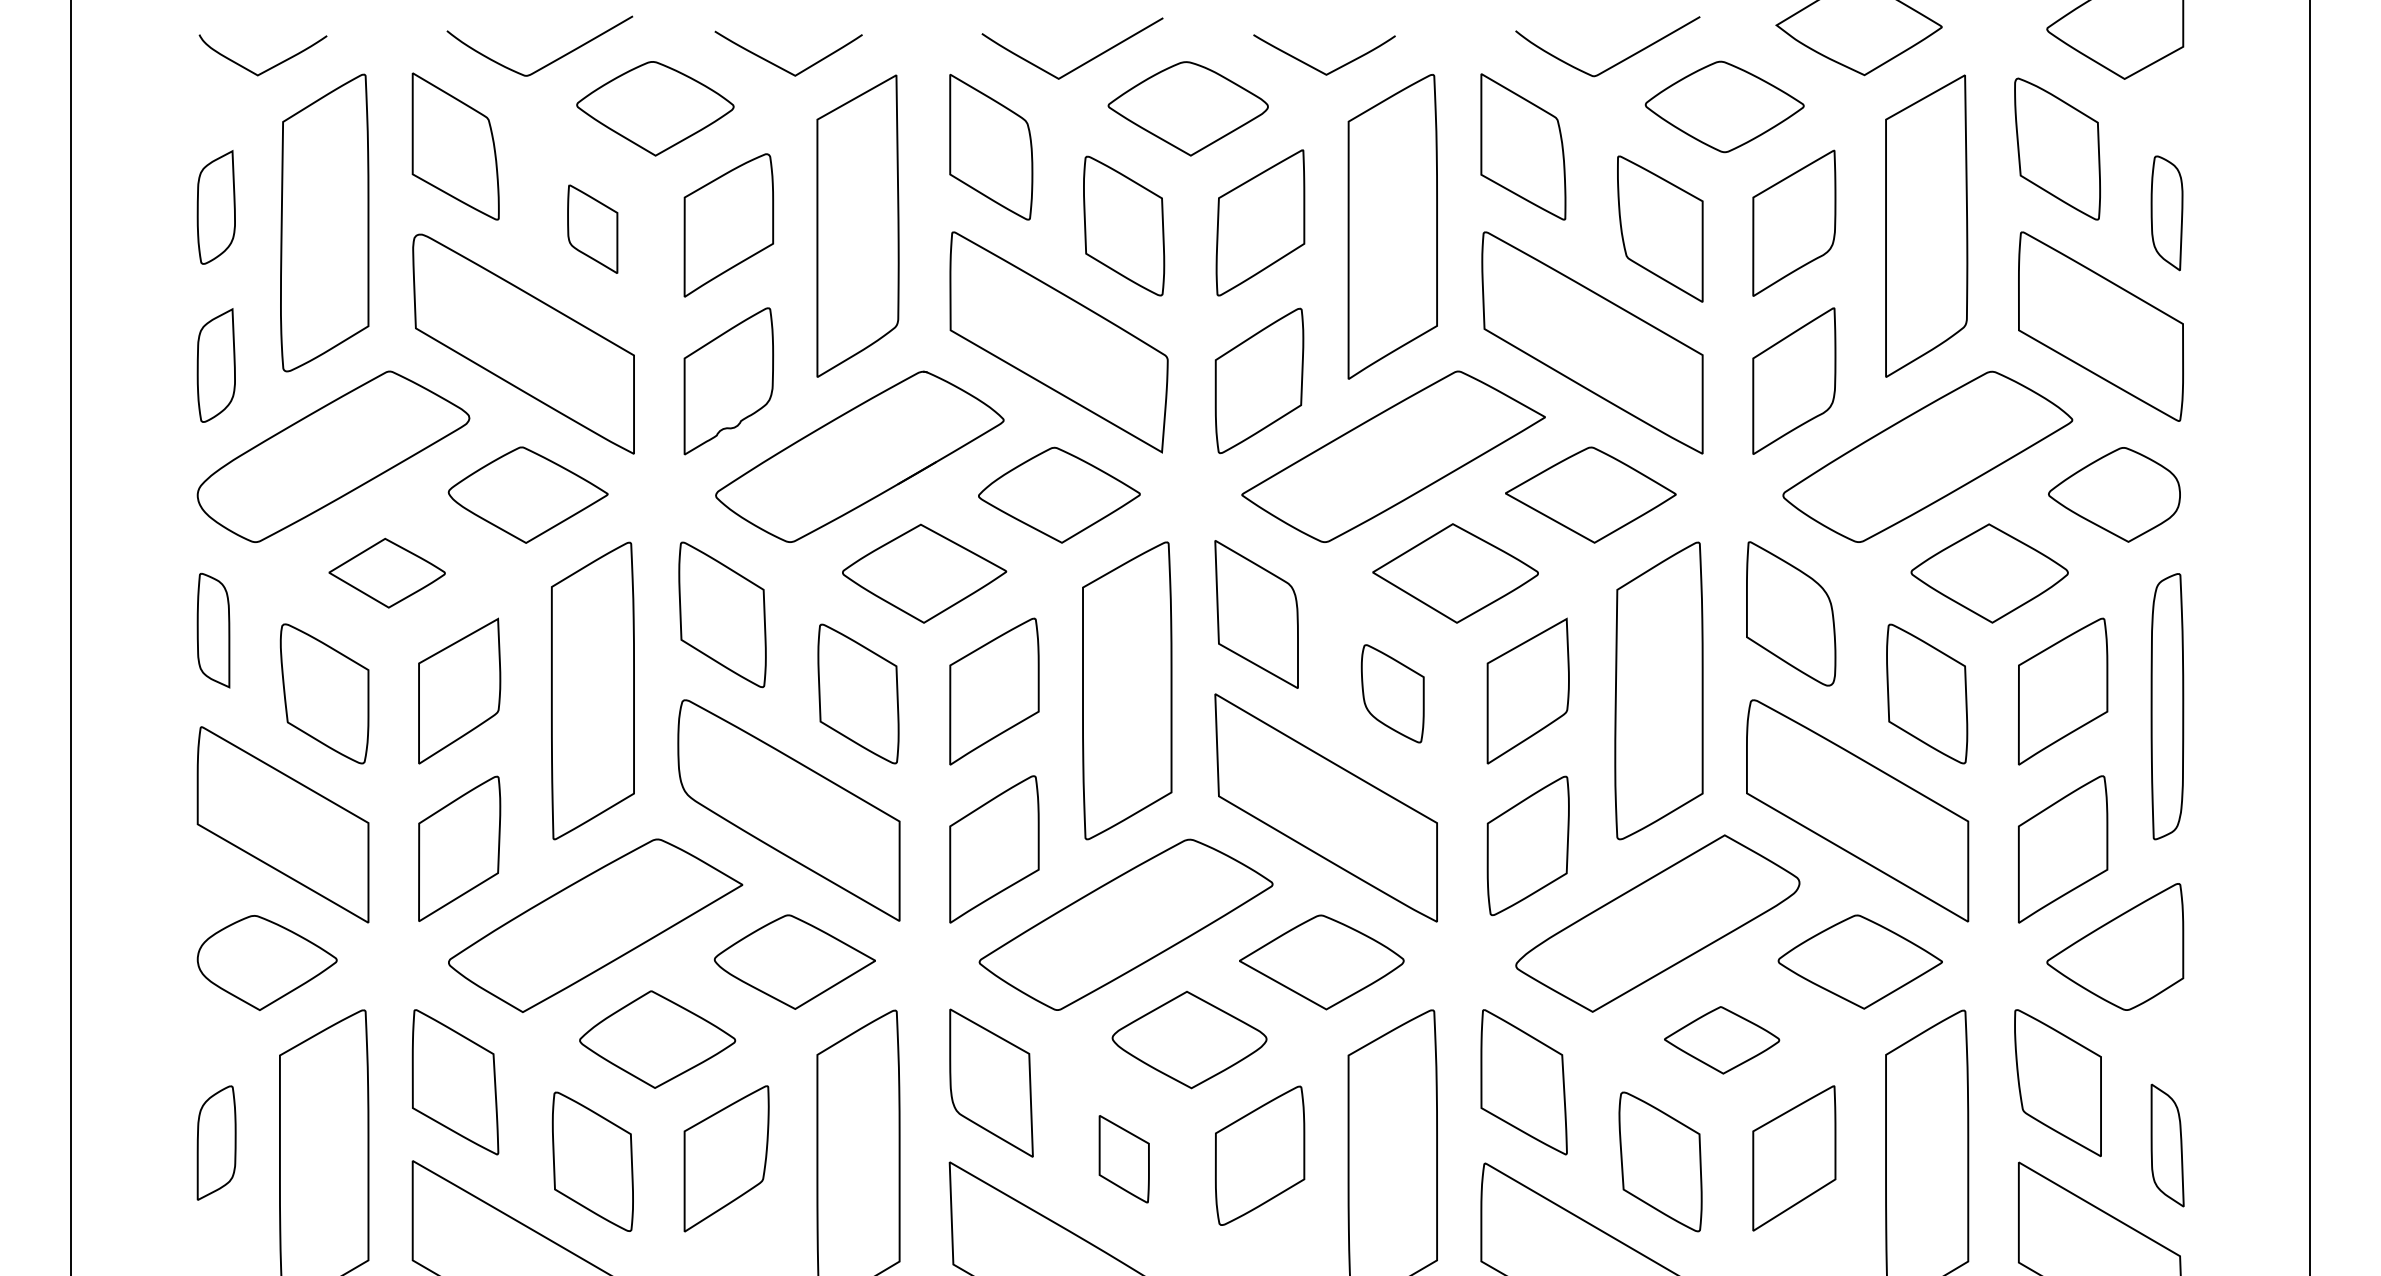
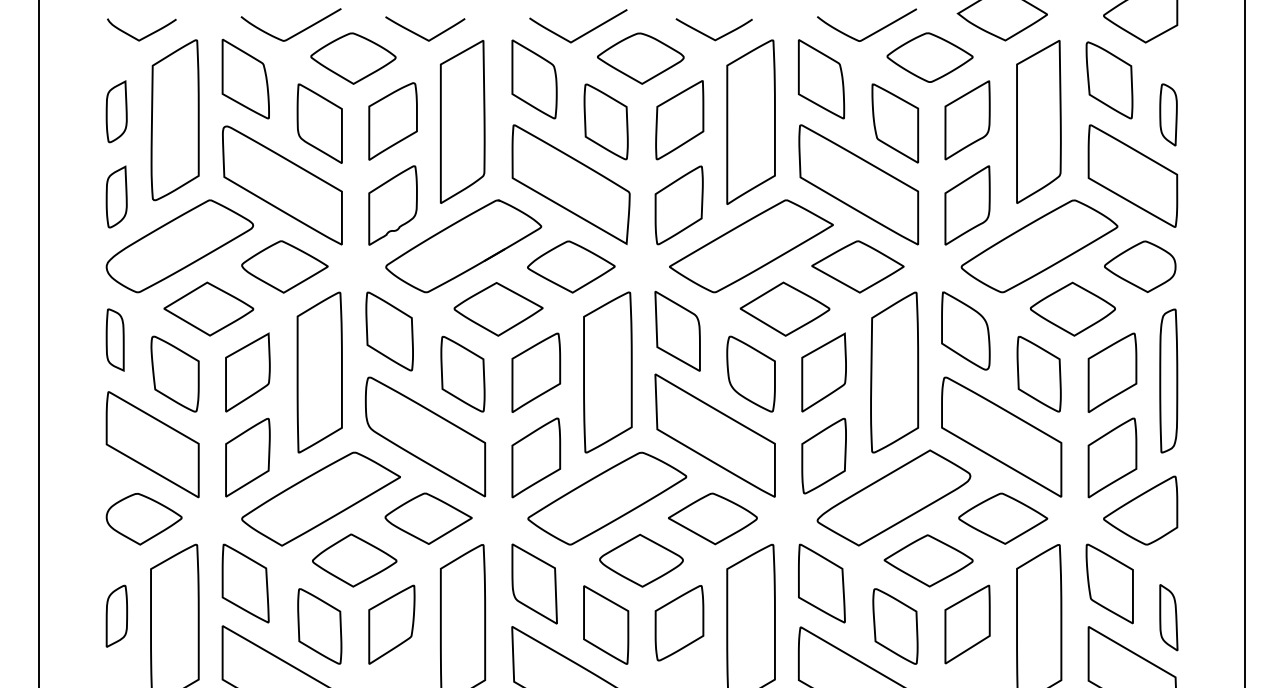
part: (592, 229) -> (319, 123), size x1.67
part: (386, 572) -> (208, 308), size x1.43
part: (1391, 692) -> (750, 373), size x1.43
part: (1721, 1039) -> (928, 560), size x1.43
part: (1124, 1158) -> (606, 624), size x1.67

